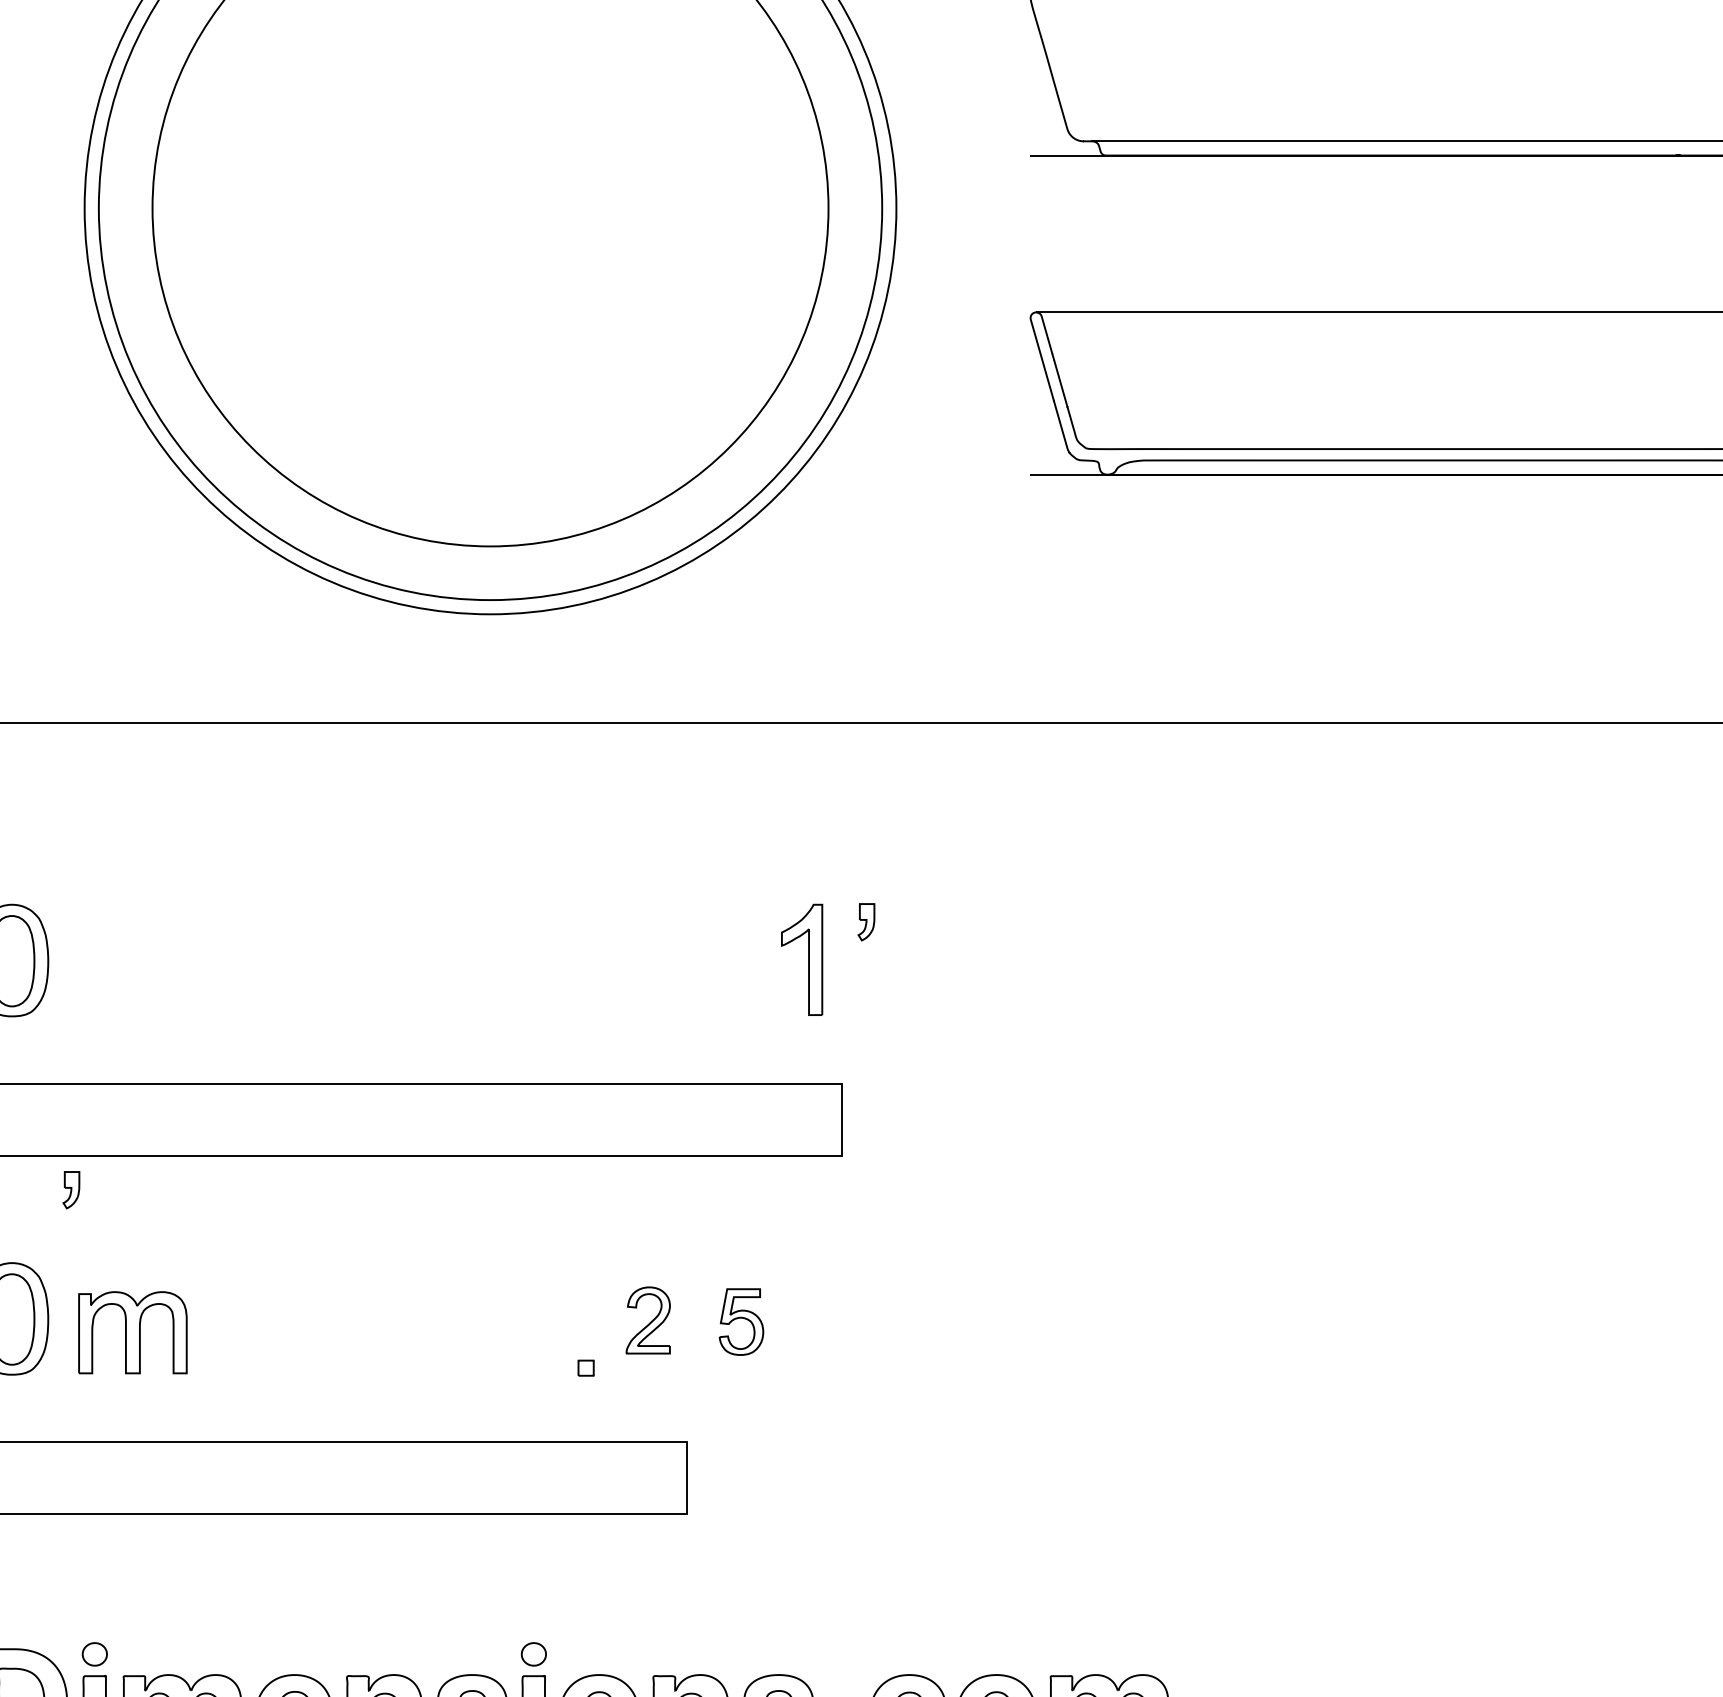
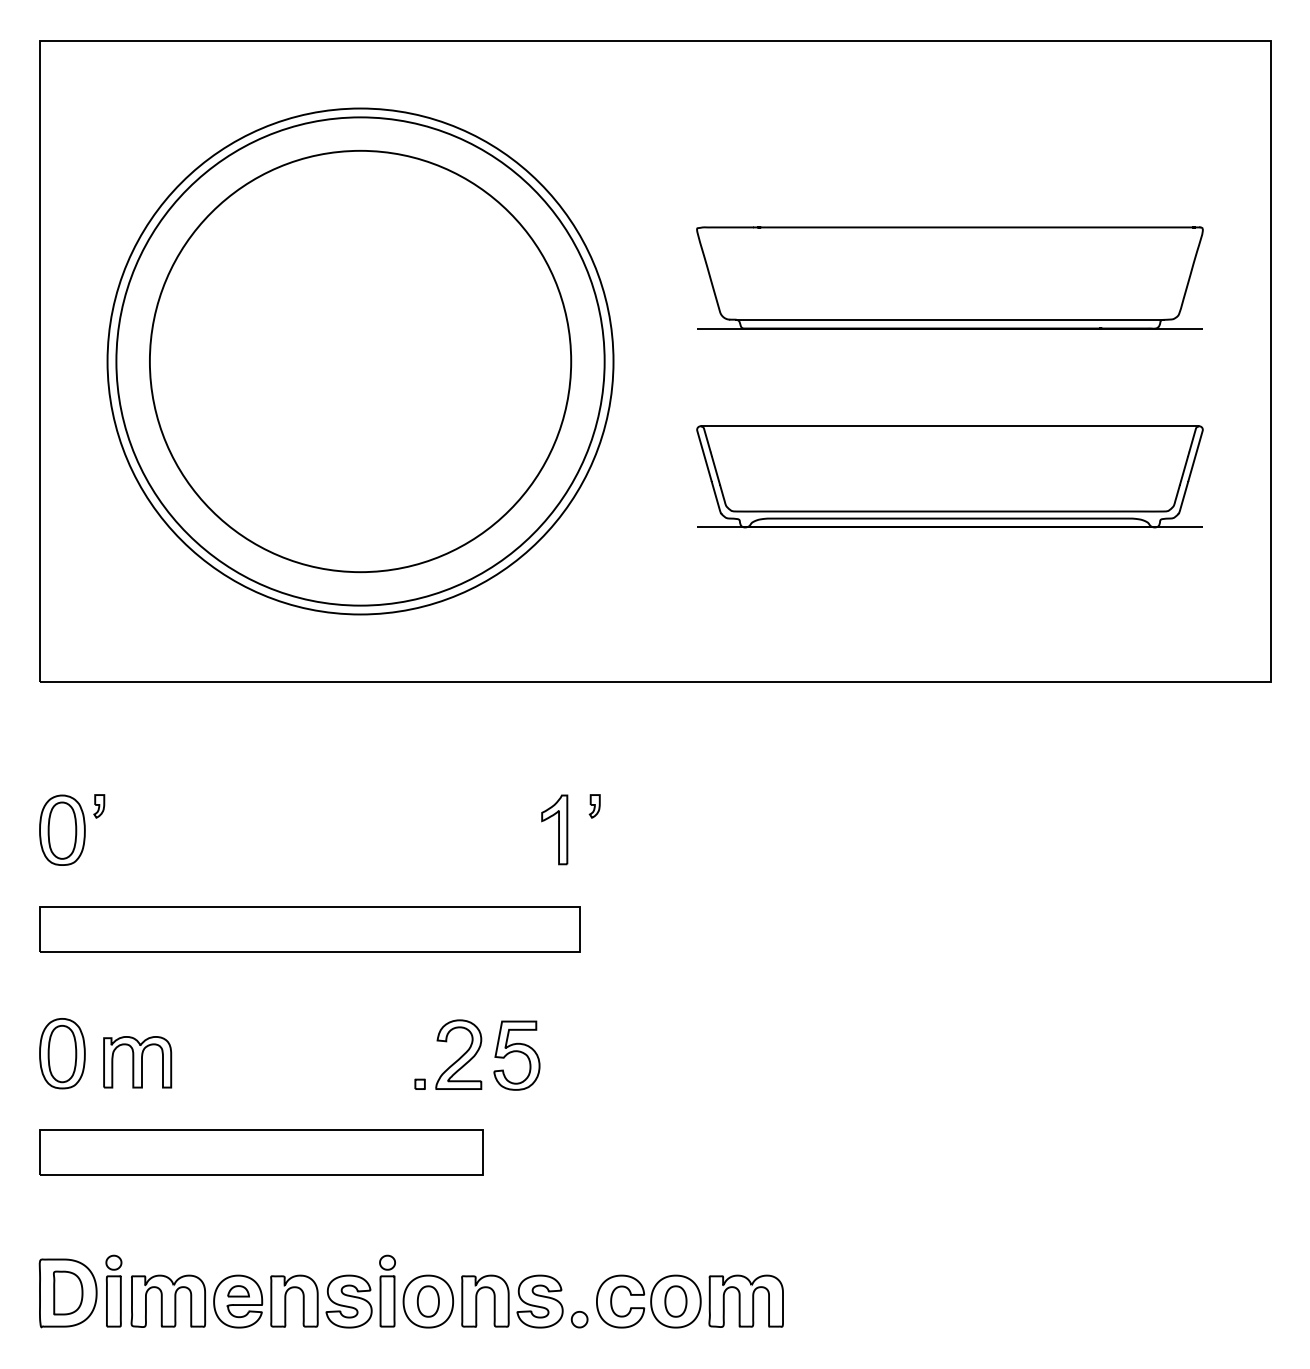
part: (71, 1190) -> (99, 806), moved
part: (647, 1320) -> (458, 1054), size x1.67
part: (740, 1321) -> (516, 1055), size x1.67

